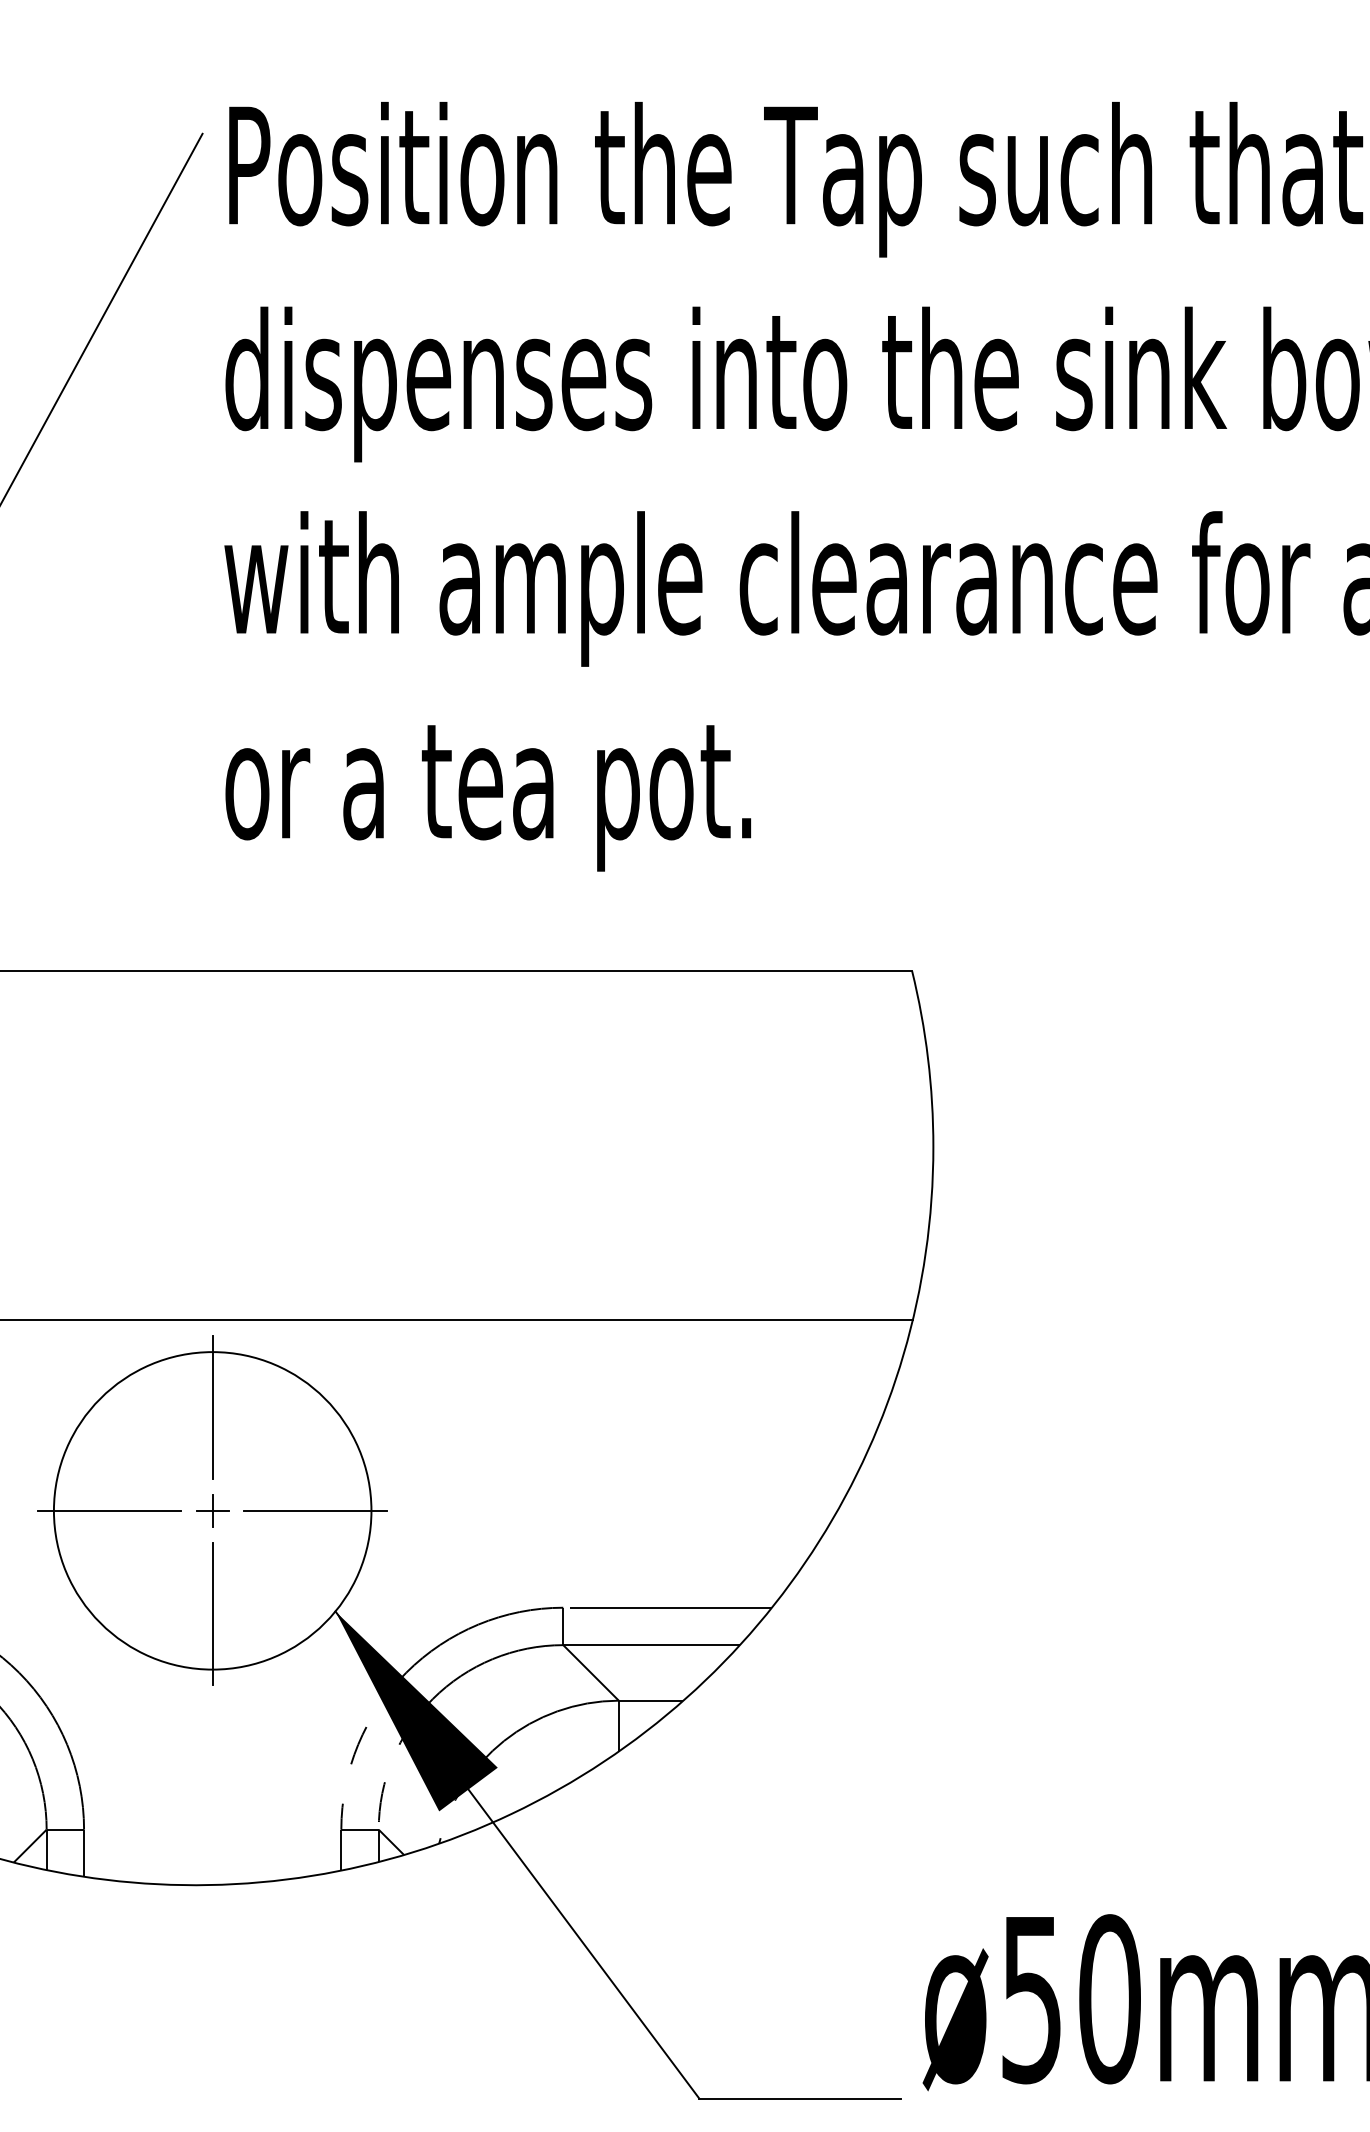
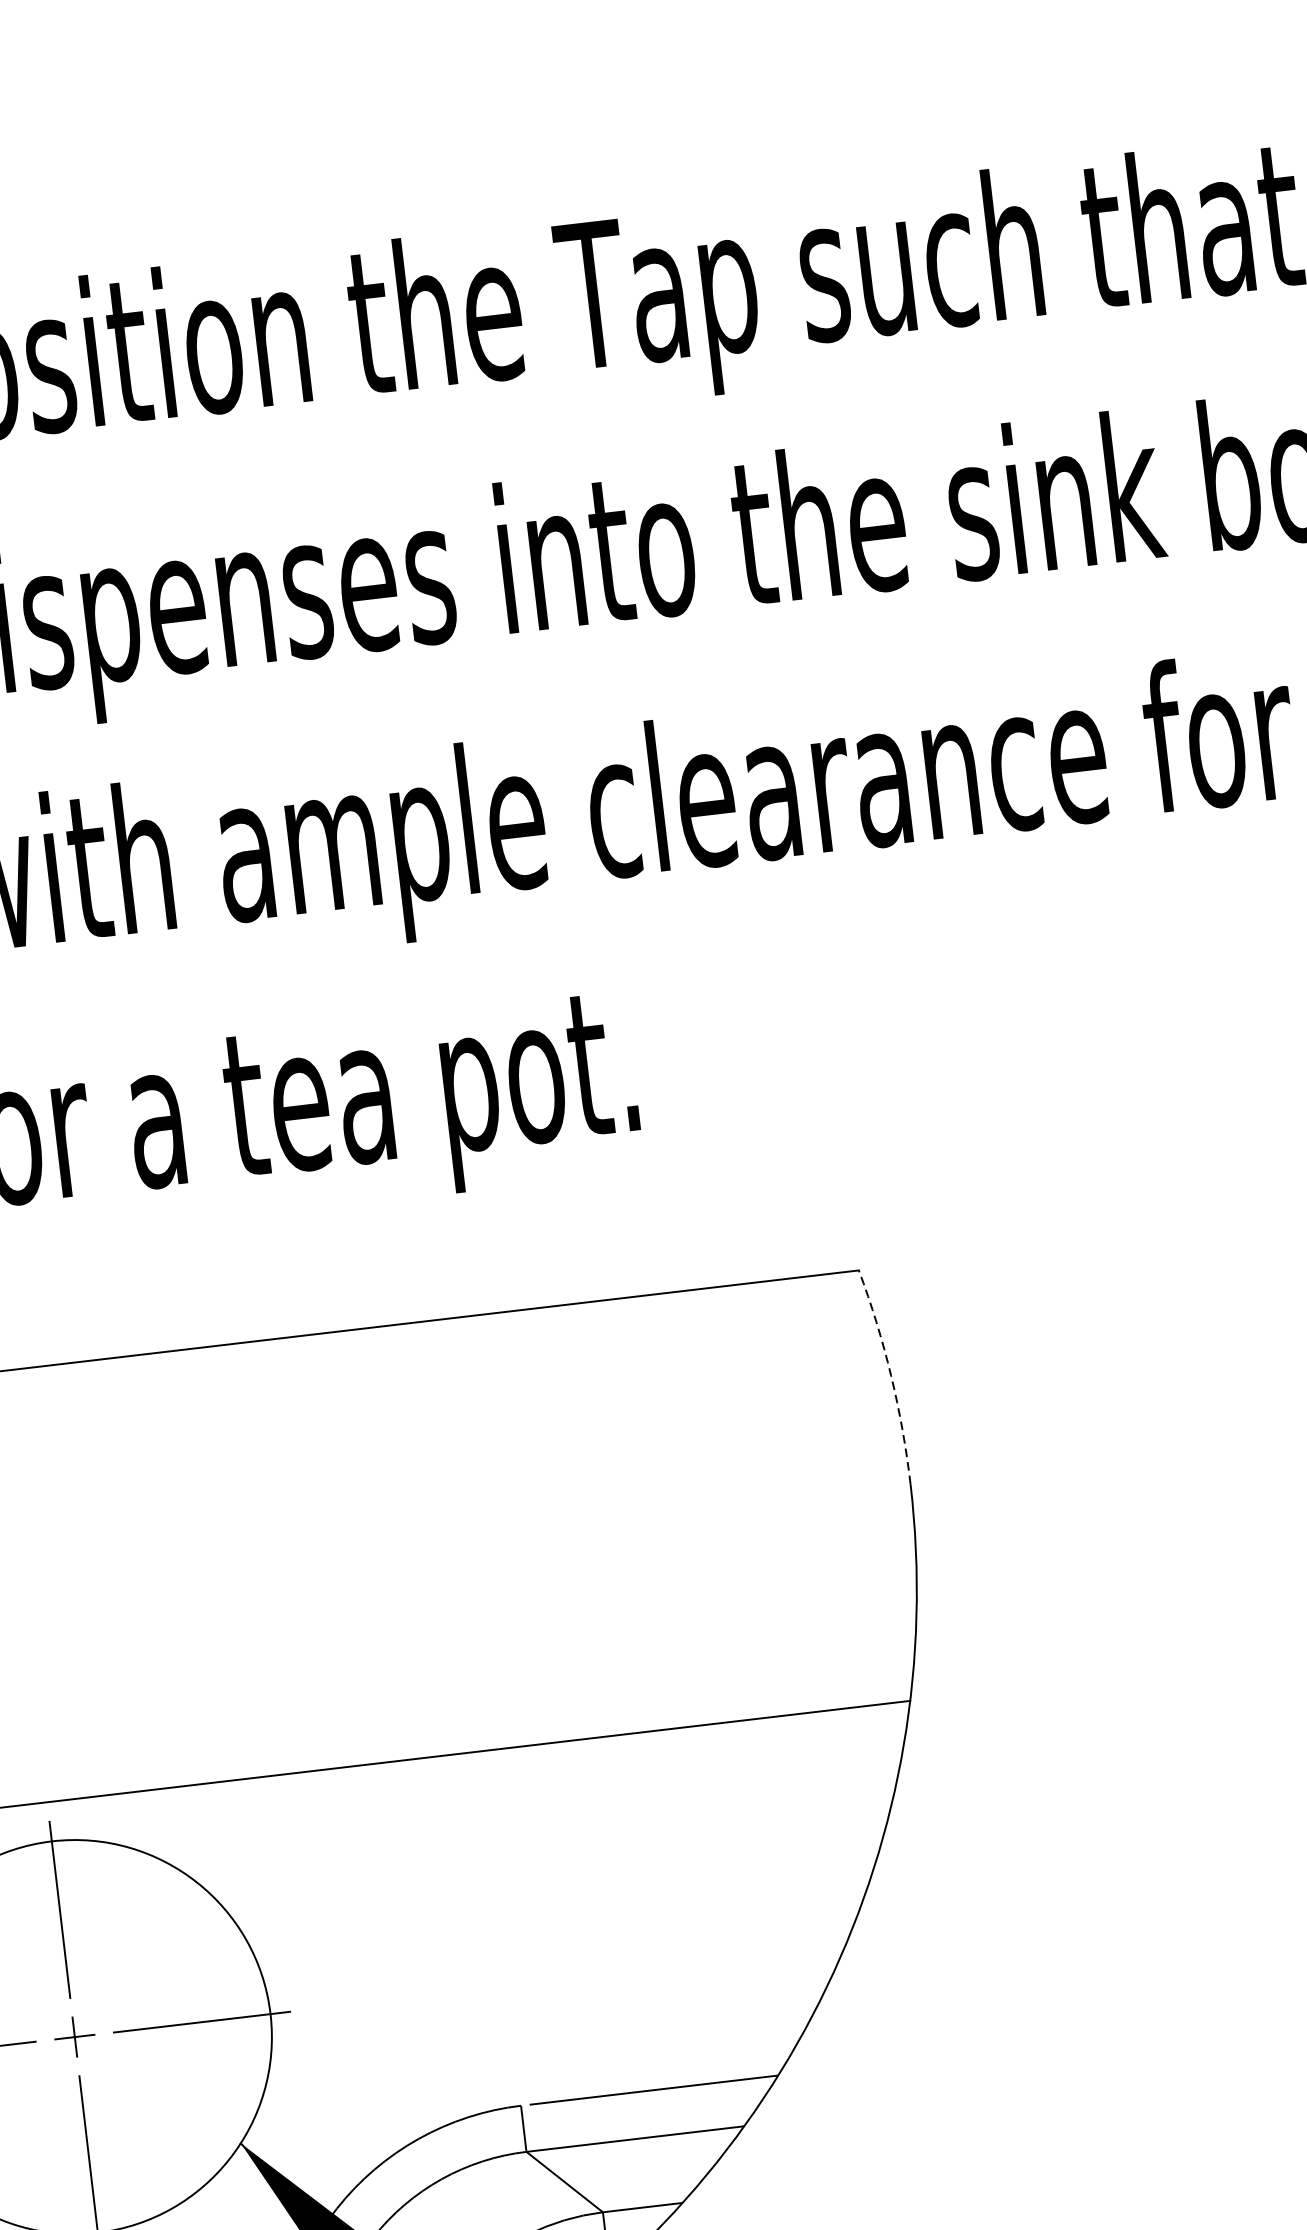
arc: (928, 1058) -> (891, 1375), solid -> dashed

